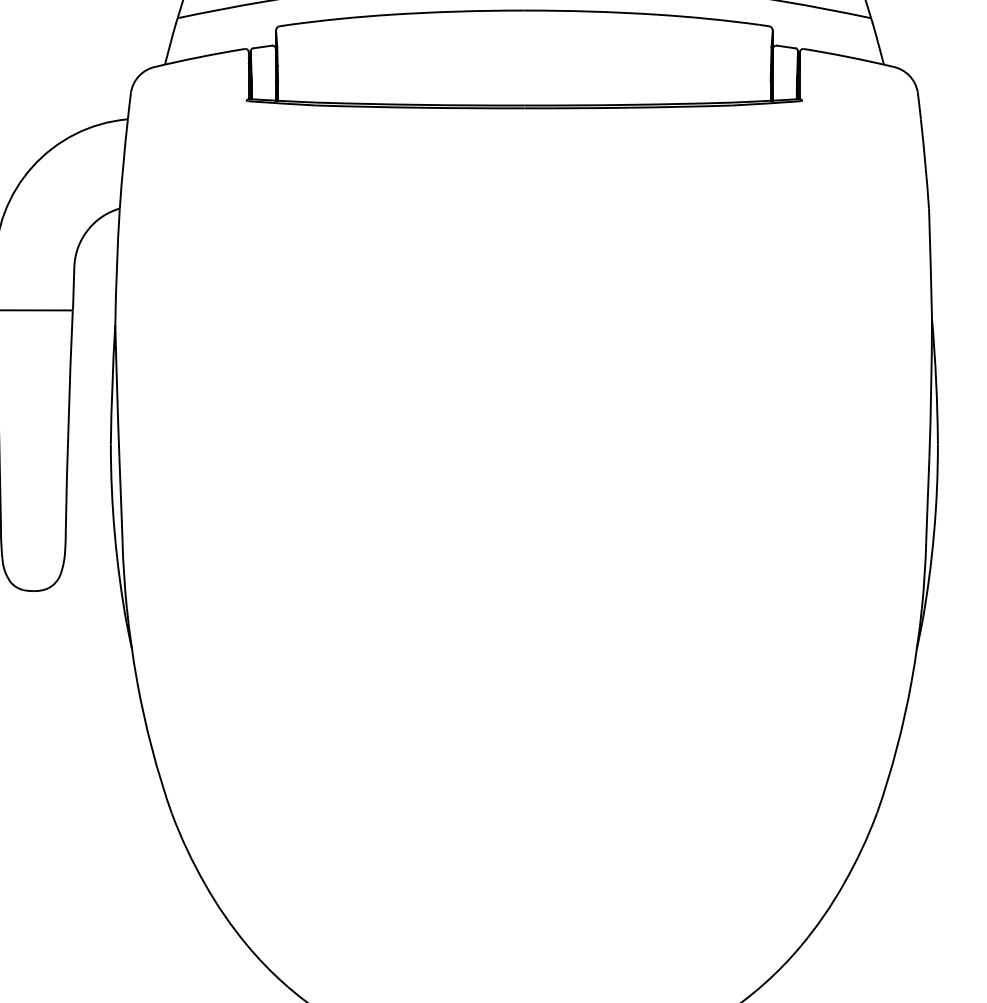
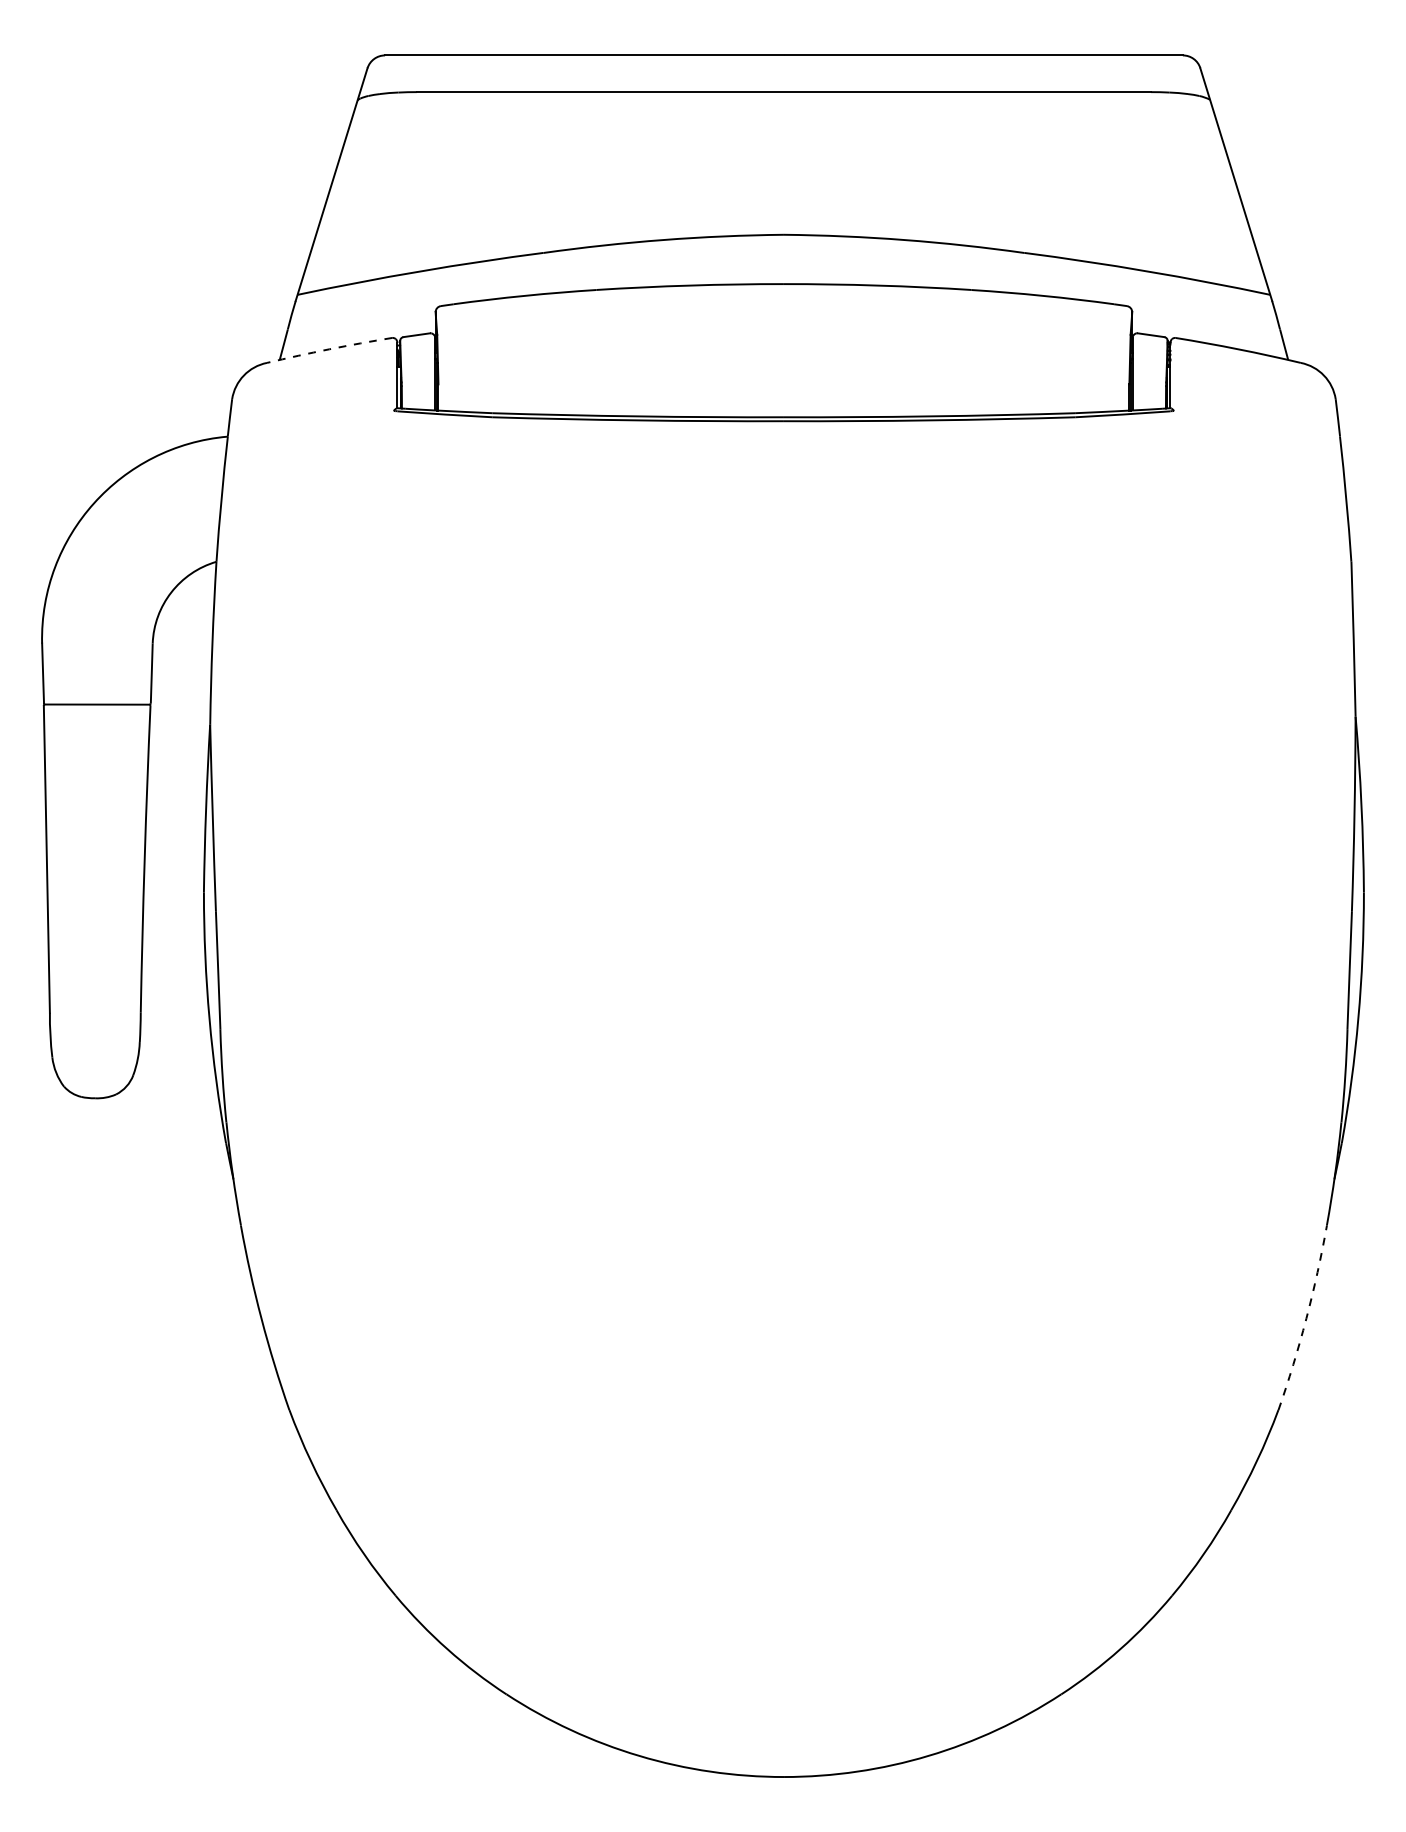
arc: (200, 57) -> (329, 349), solid -> dashed
arc: (896, 748) -> (1306, 1318), solid -> dashed

